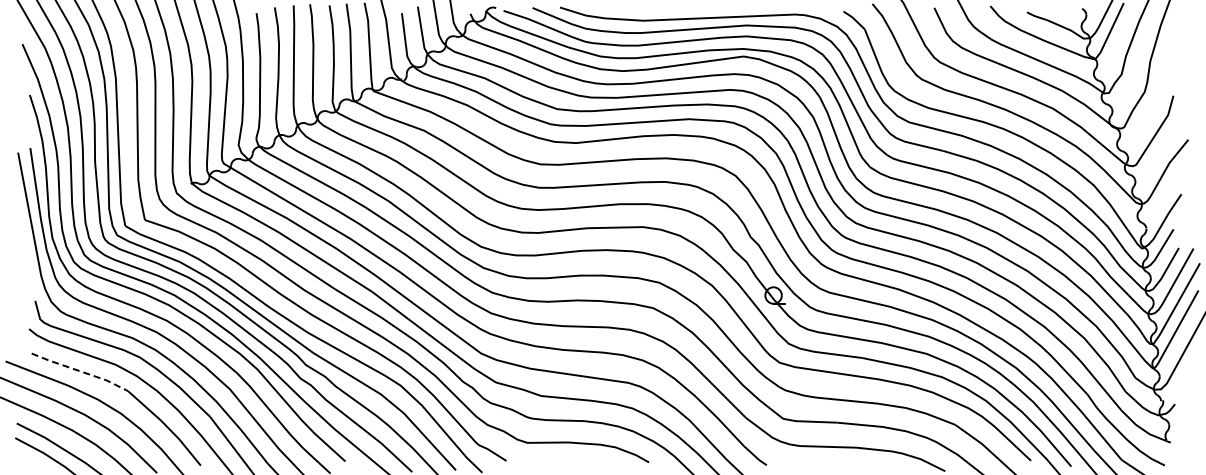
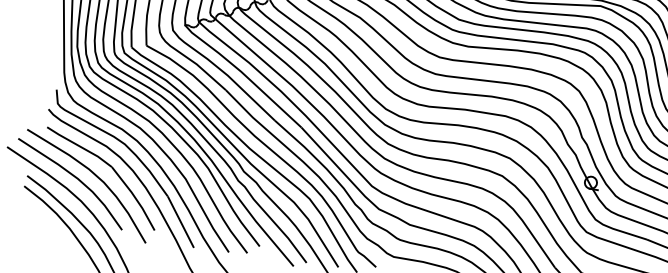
line: (80, 371) -> (80, 146), dashed -> solid

